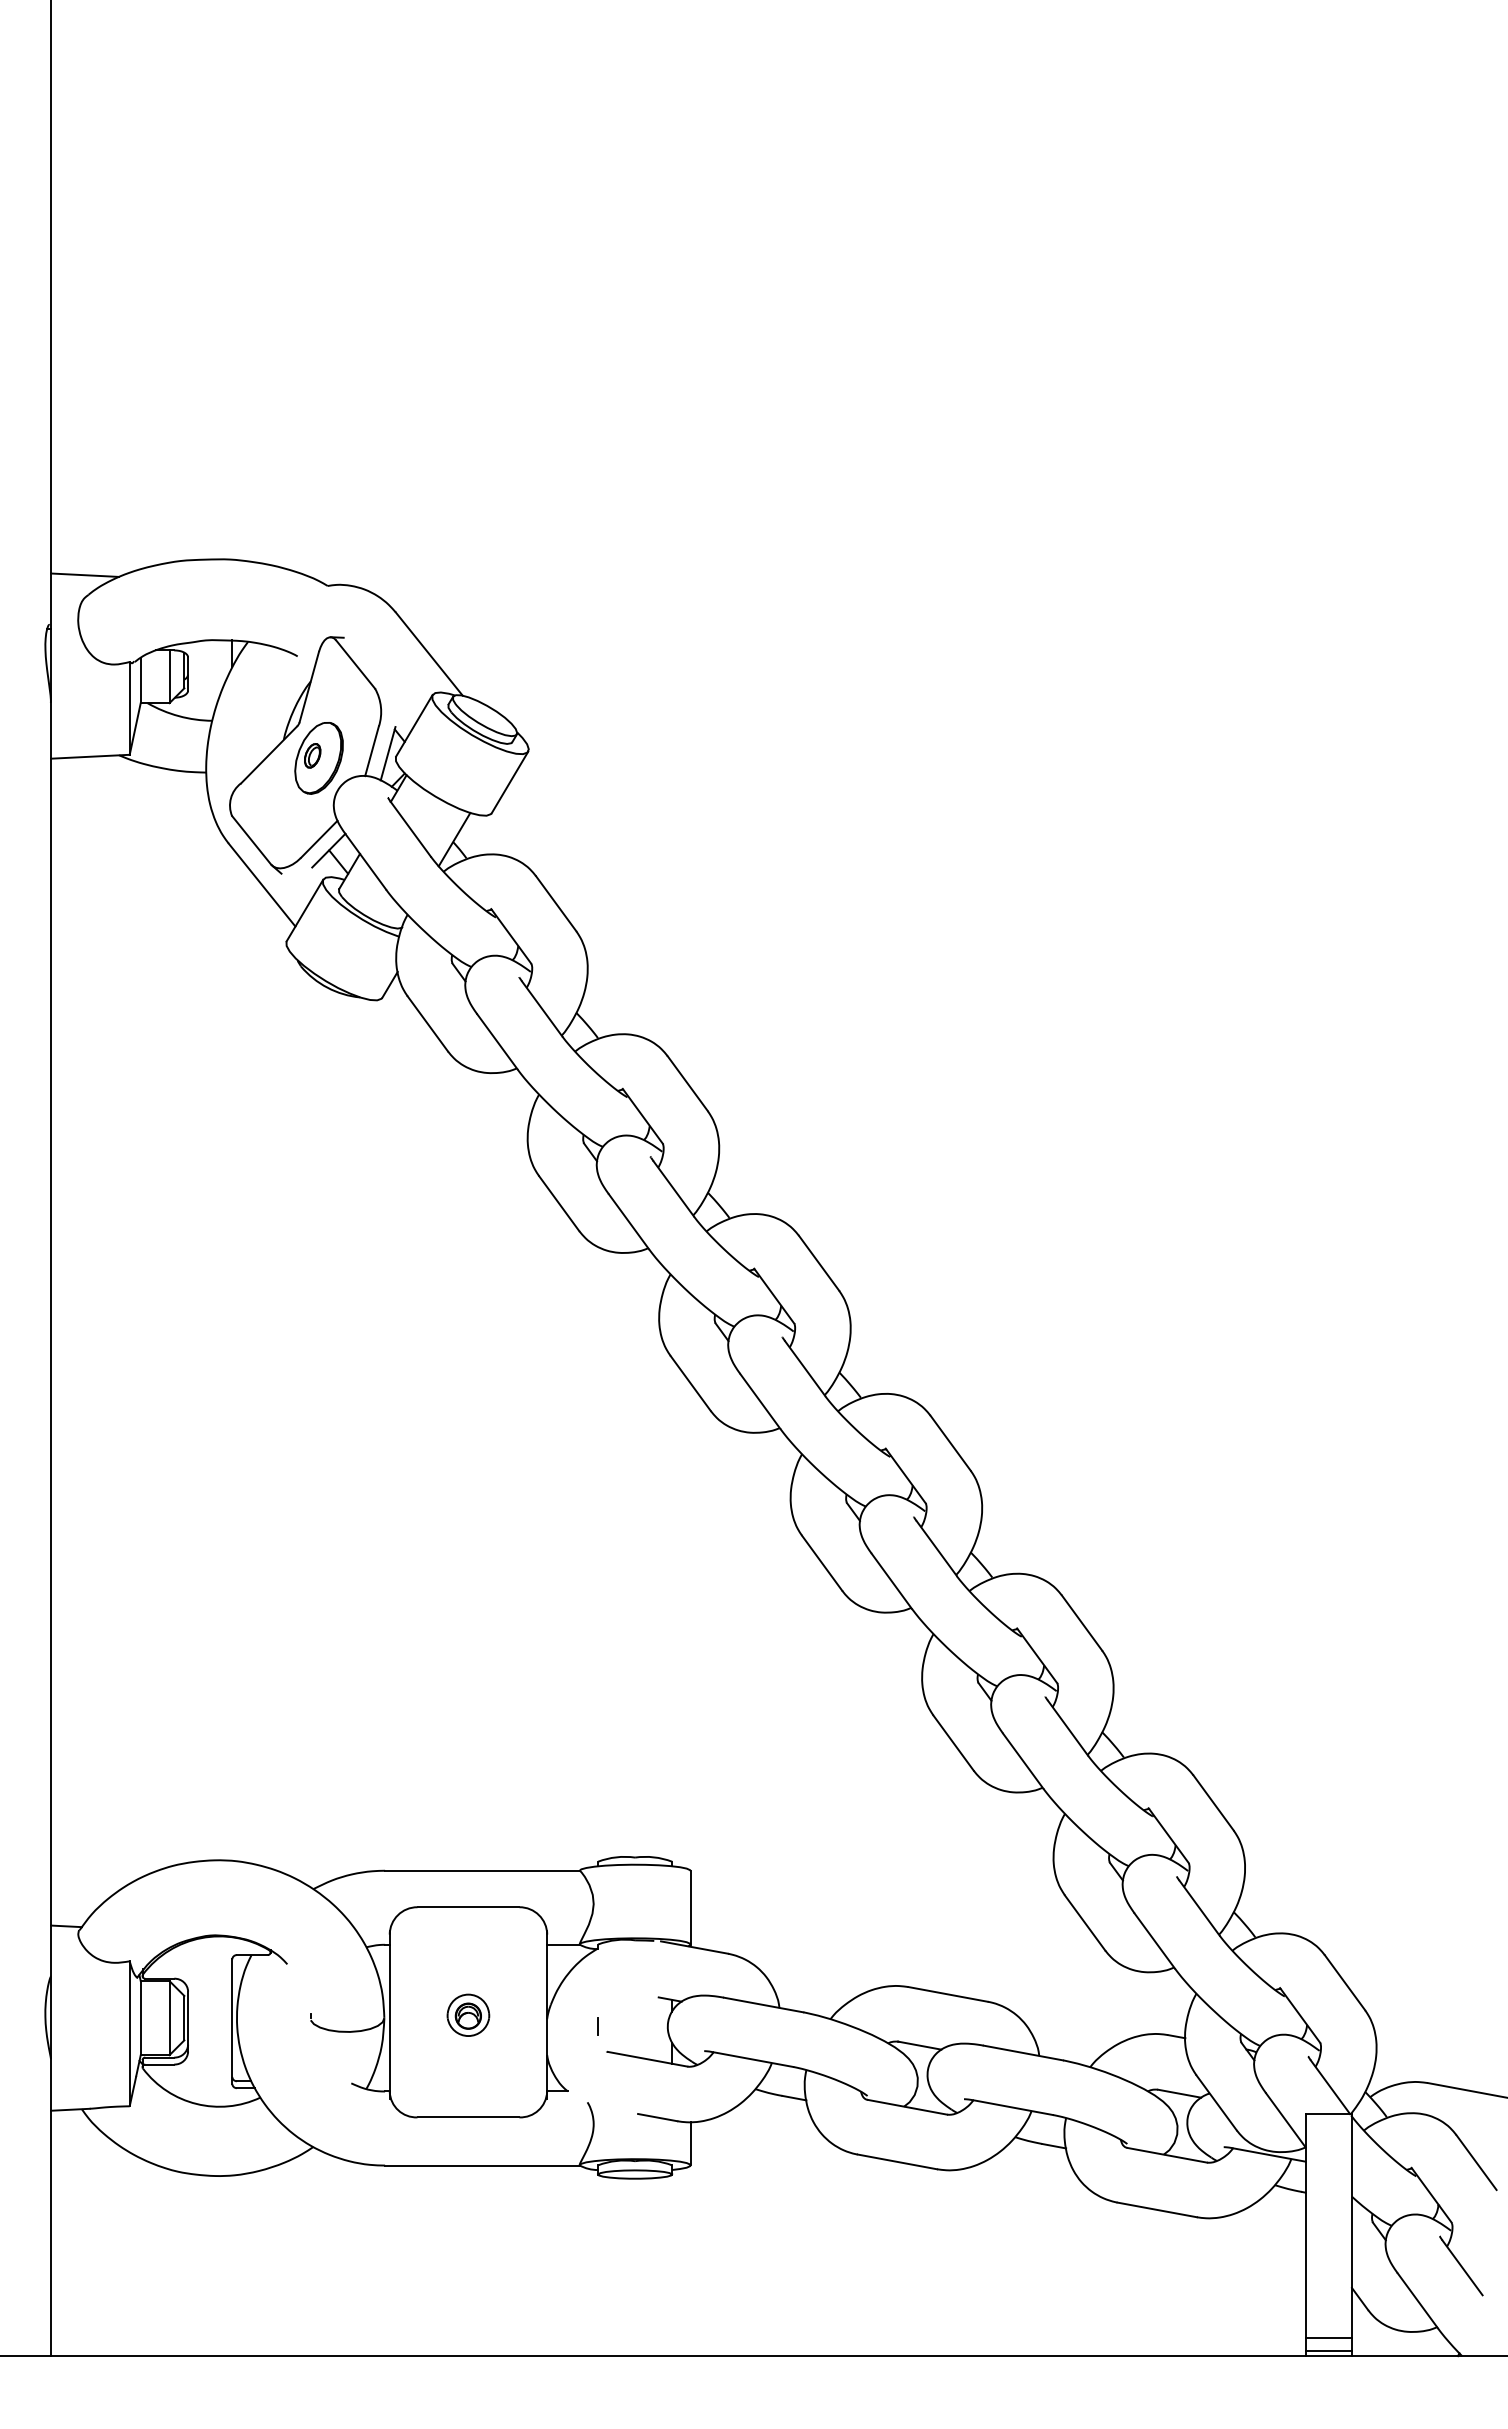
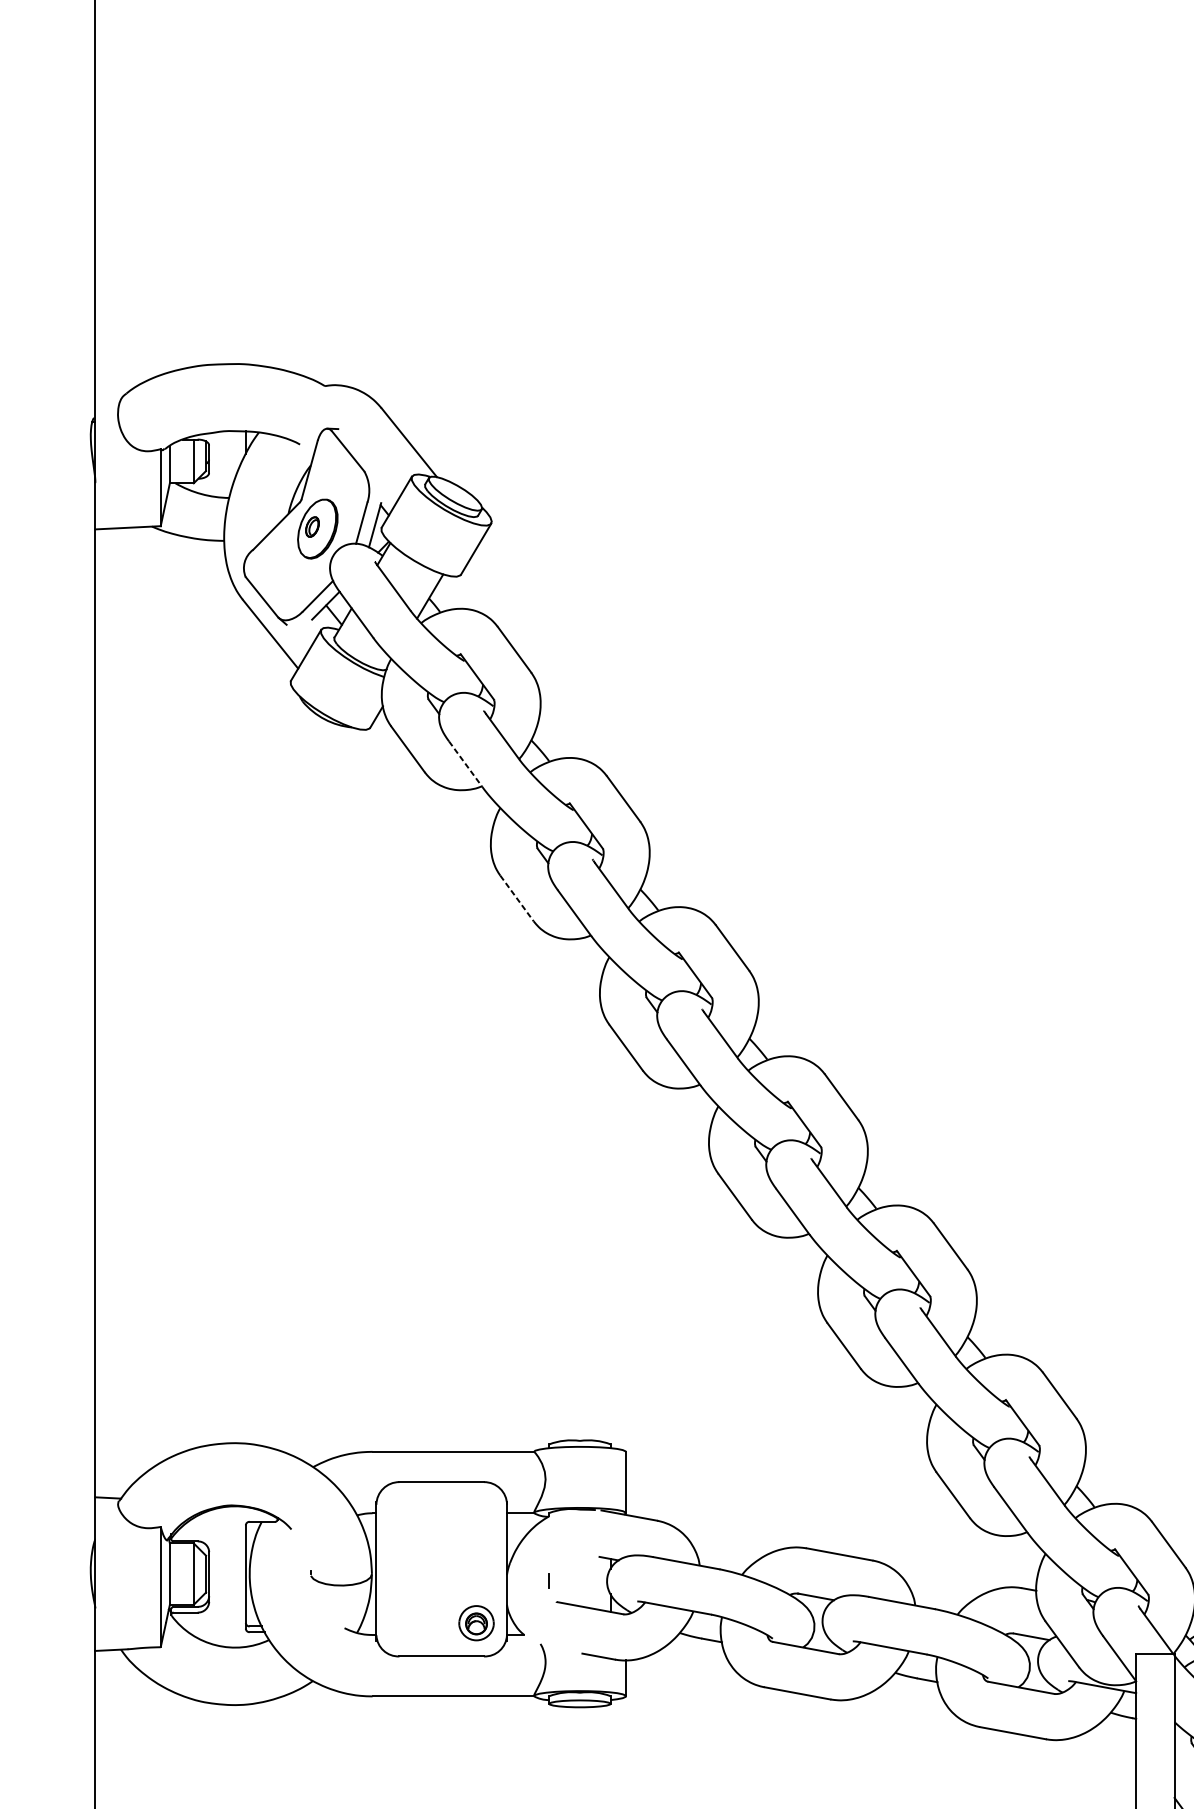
line: (85, 574) -> (124, 376), removed
line: (497, 1042) -> (465, 764), solid -> dashed
line: (559, 1203) -> (517, 898), solid -> dashed
part: (468, 2014) -> (476, 1622), moved

